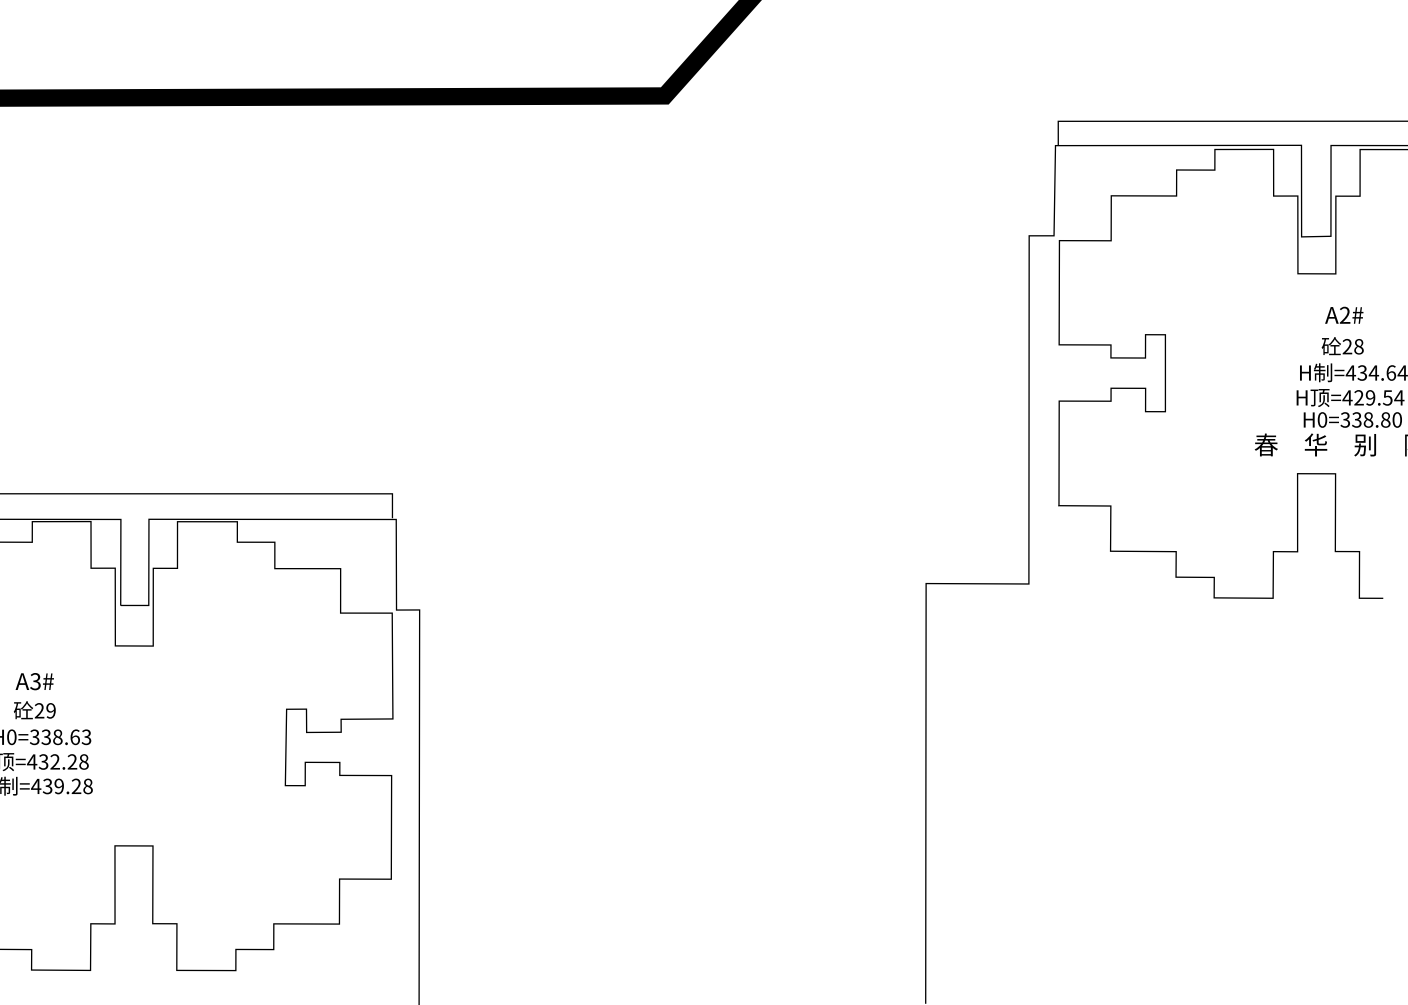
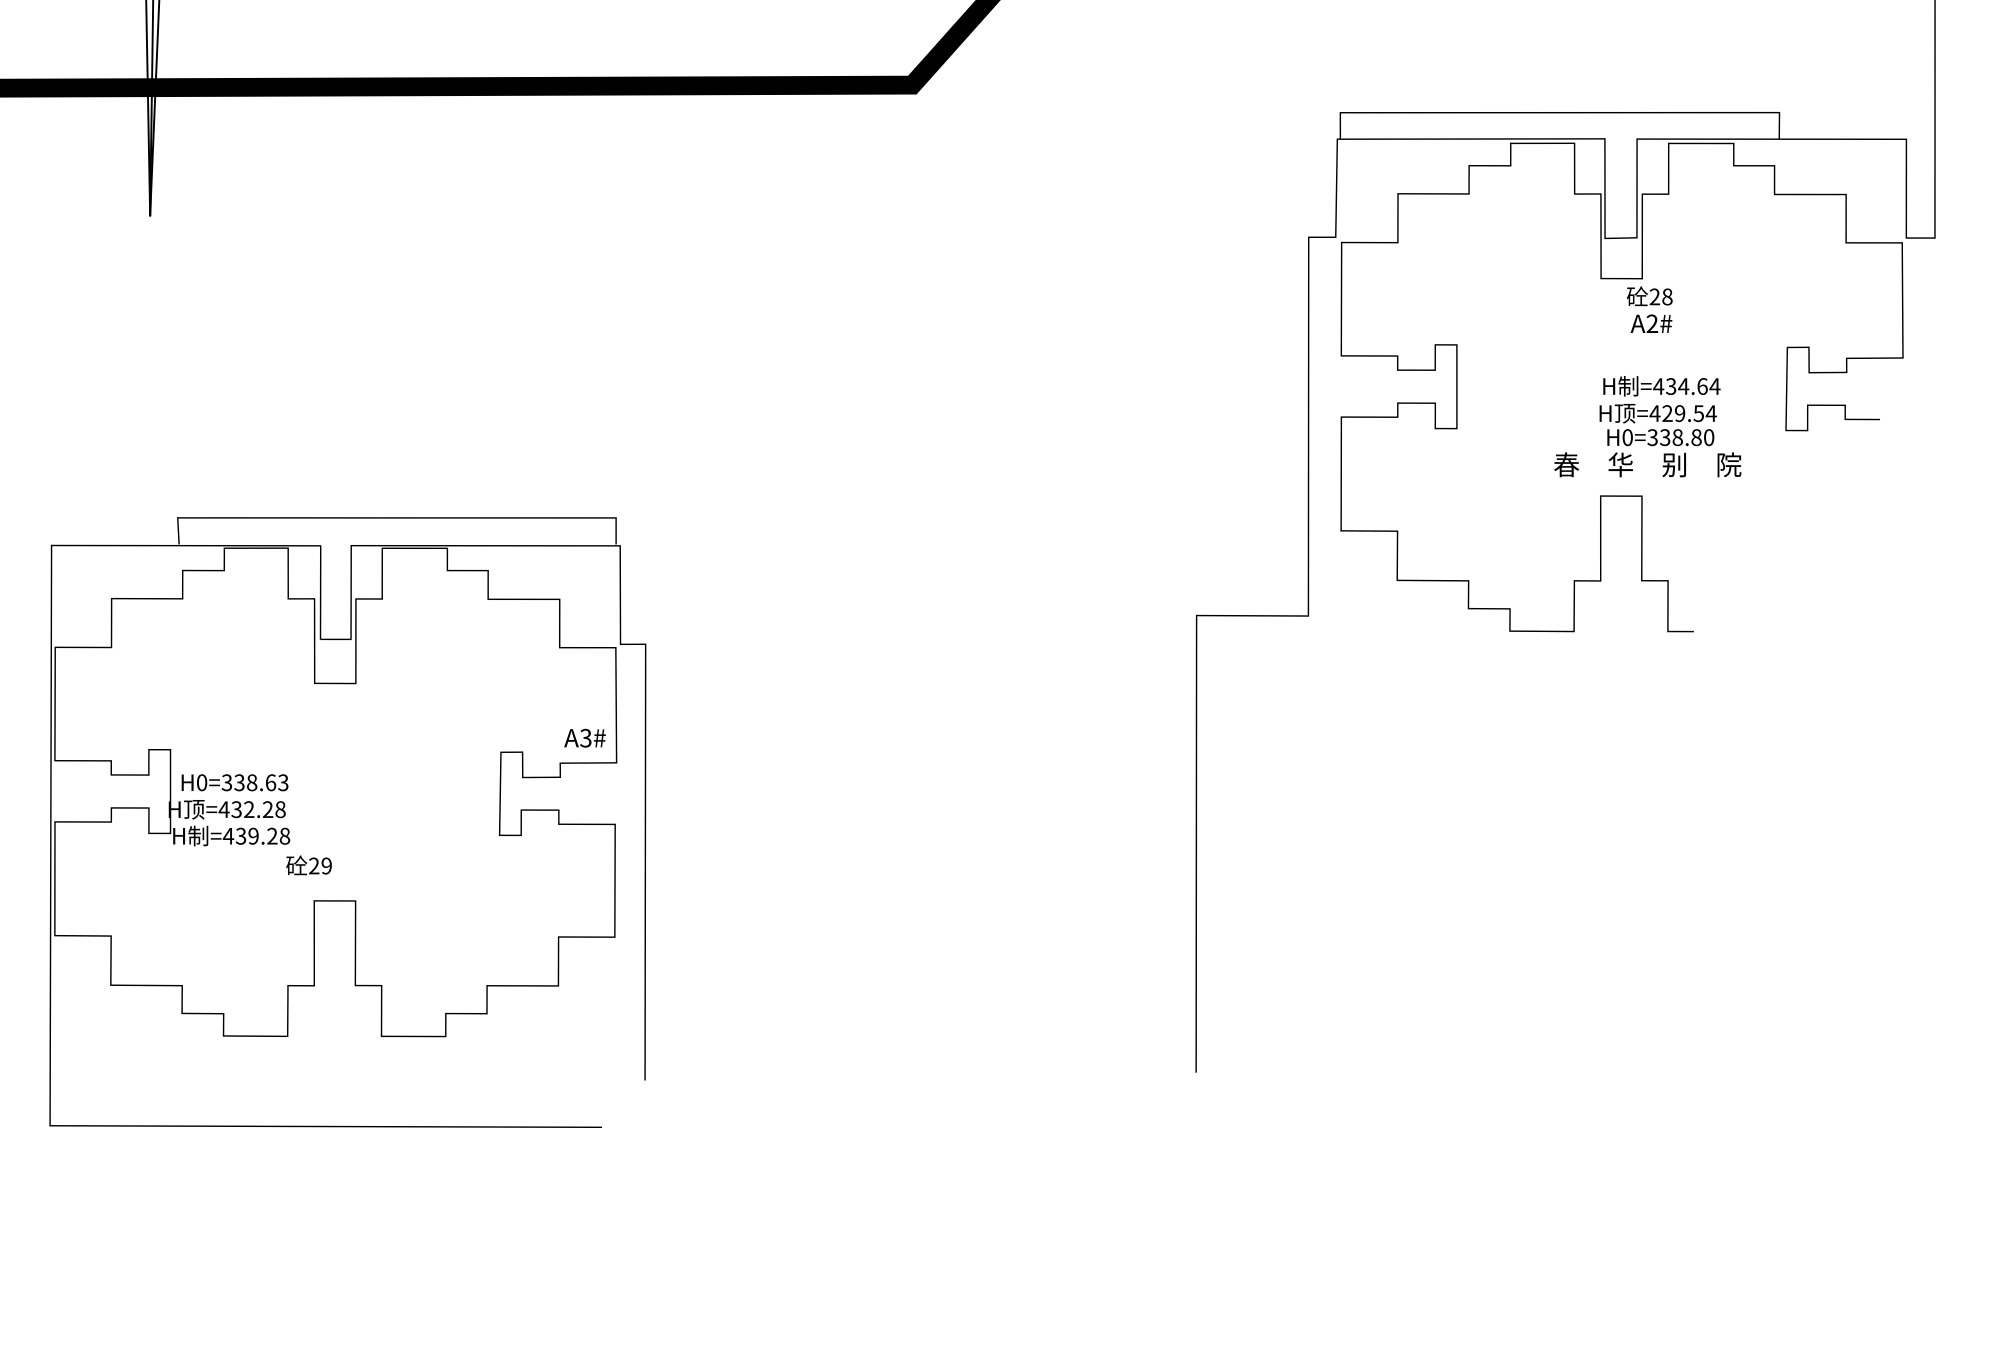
text: (1342, 346) -> (1649, 296), moved
text: (34, 680) -> (584, 737), moved
text: (34, 710) -> (308, 865), moved

